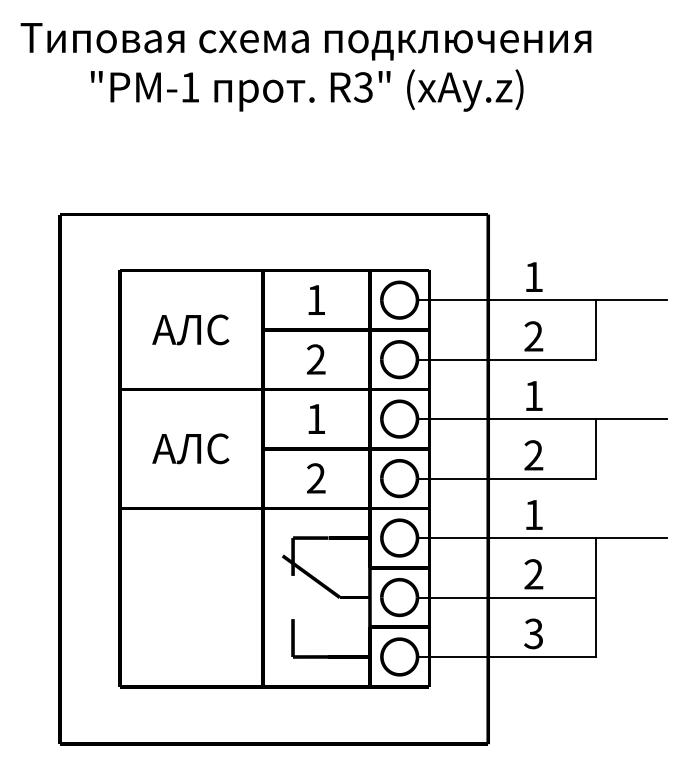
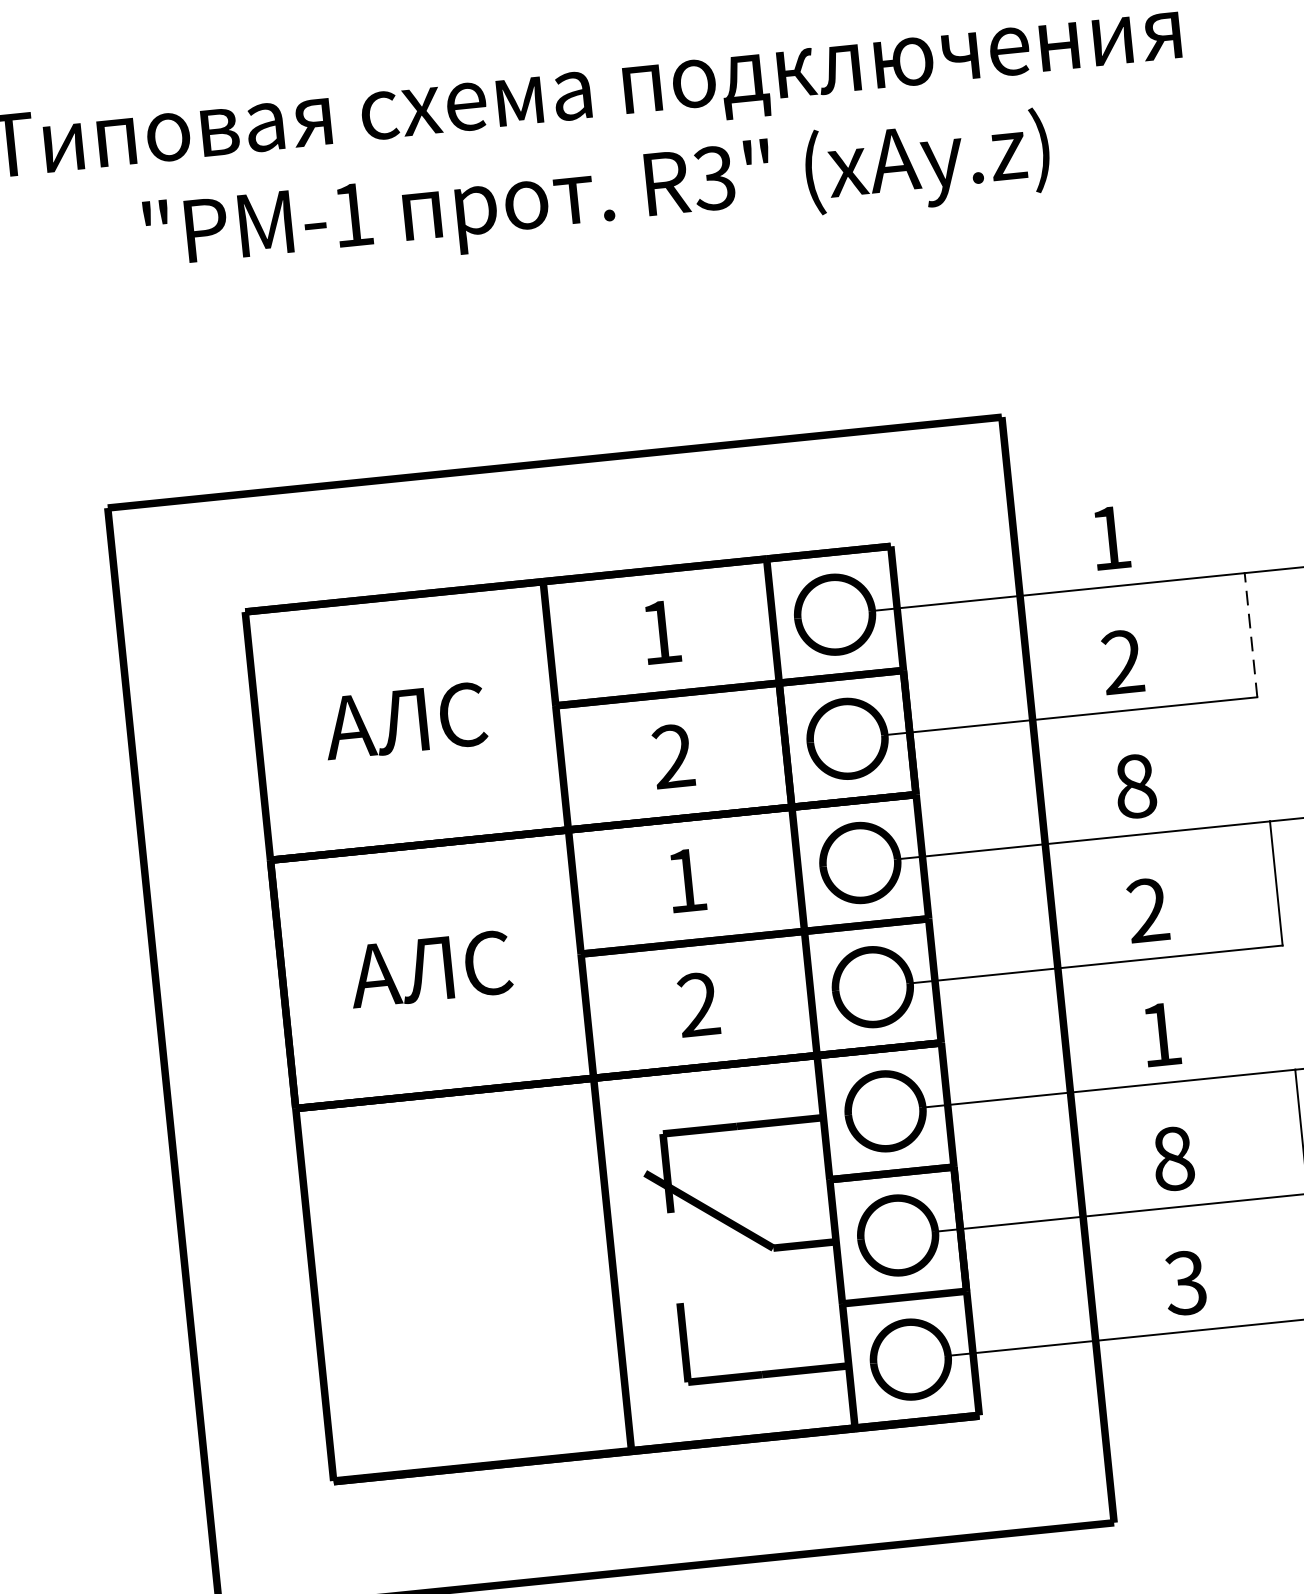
line: (595, 329) -> (1250, 634), solid -> dashed
text: (533, 395) -> (1134, 785), 1 -> 8
text: (533, 574) -> (1172, 1159), 2 -> 8

